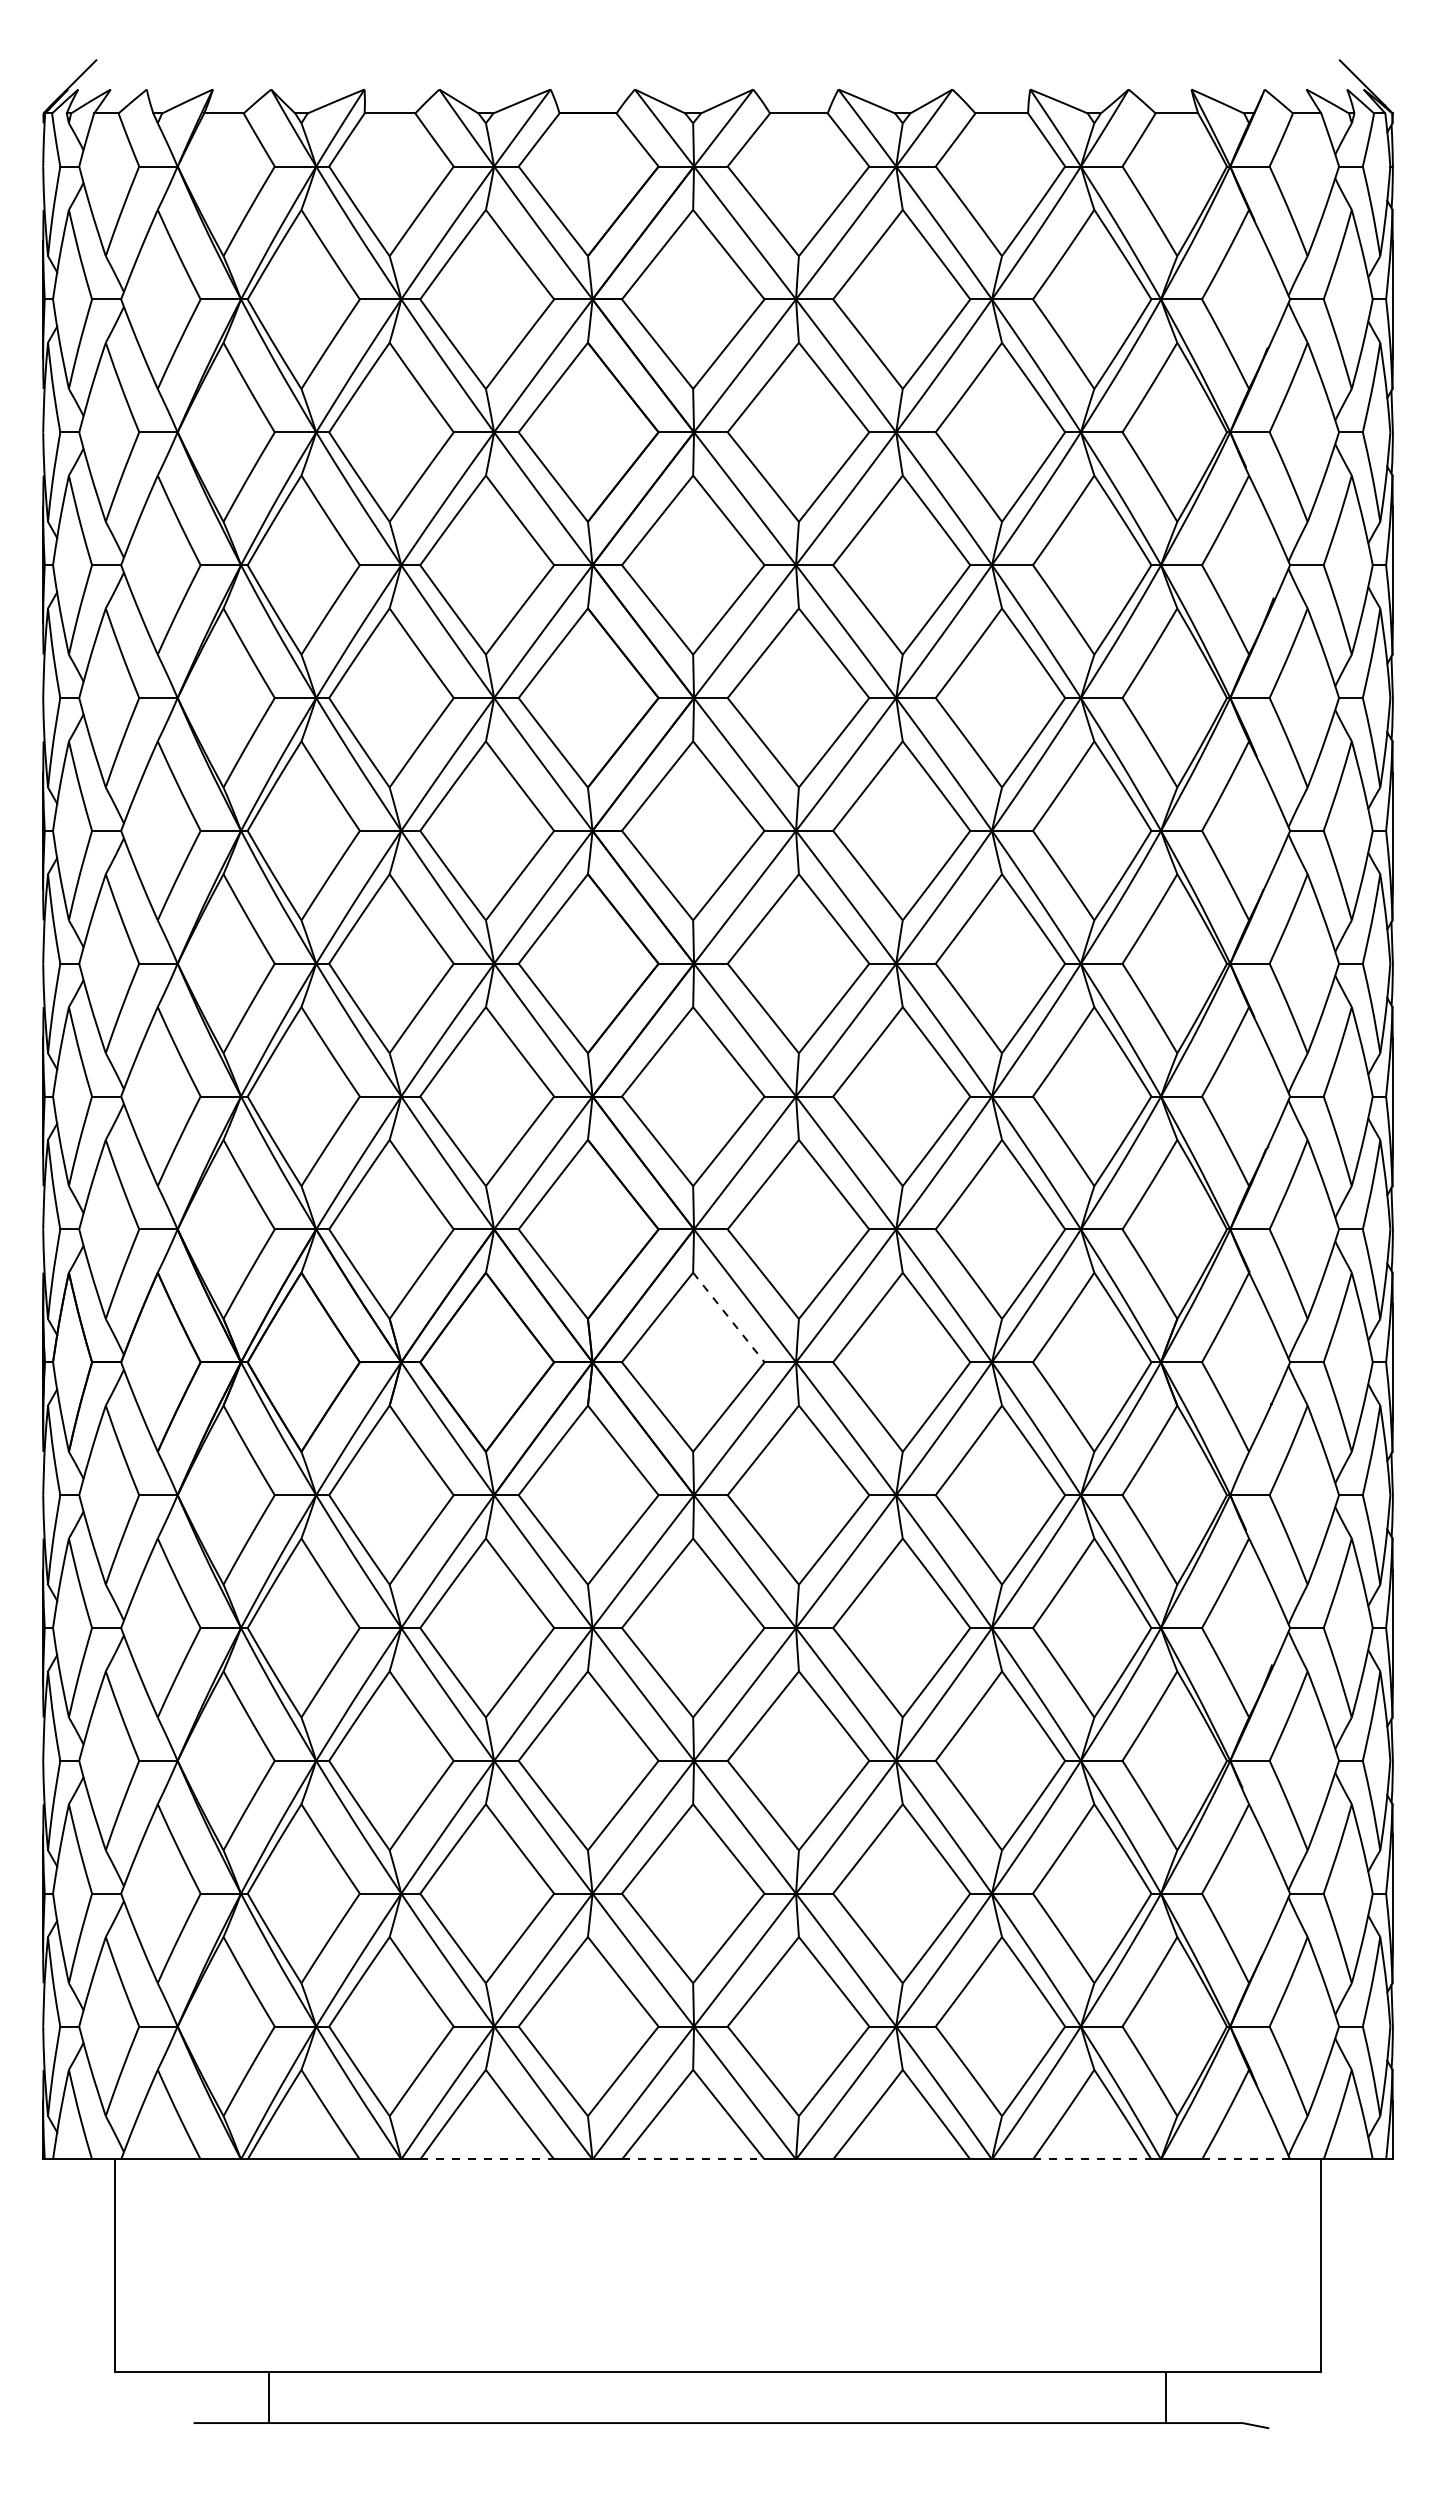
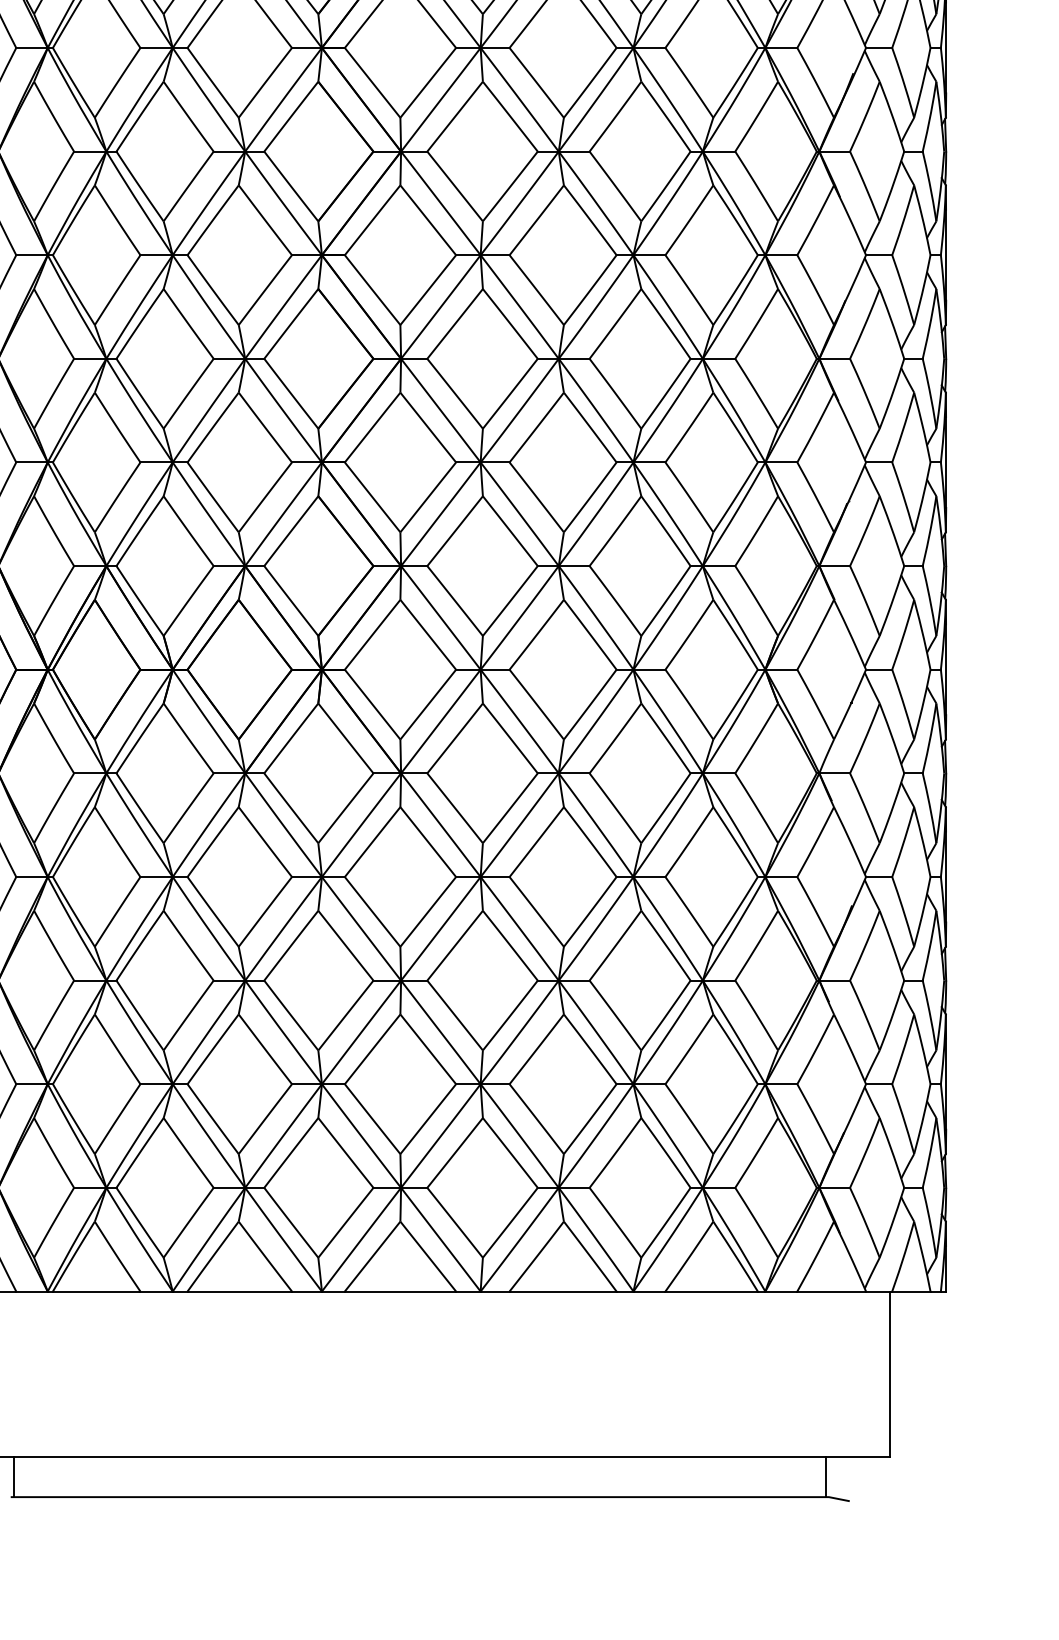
line: (729, 1318) -> (428, 635), dashed -> solid
line: (487, 2159) -> (239, 1291), dashed -> solid
line: (693, 2159) -> (400, 1291), dashed -> solid
line: (1092, 2159) -> (711, 1291), dashed -> solid
line: (1246, 2159) -> (832, 1291), dashed -> solid
line: (268, 2397) -> (13, 1477), moved
line: (1165, 2397) -> (825, 1477), moved

